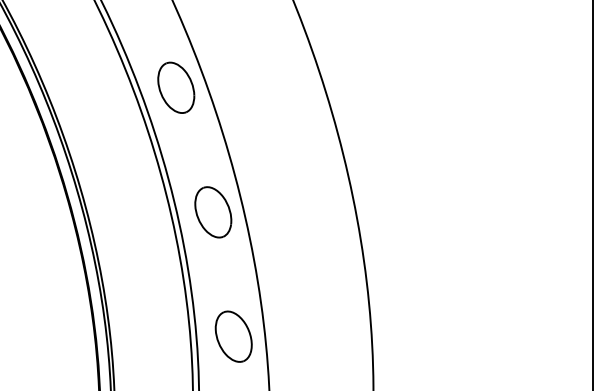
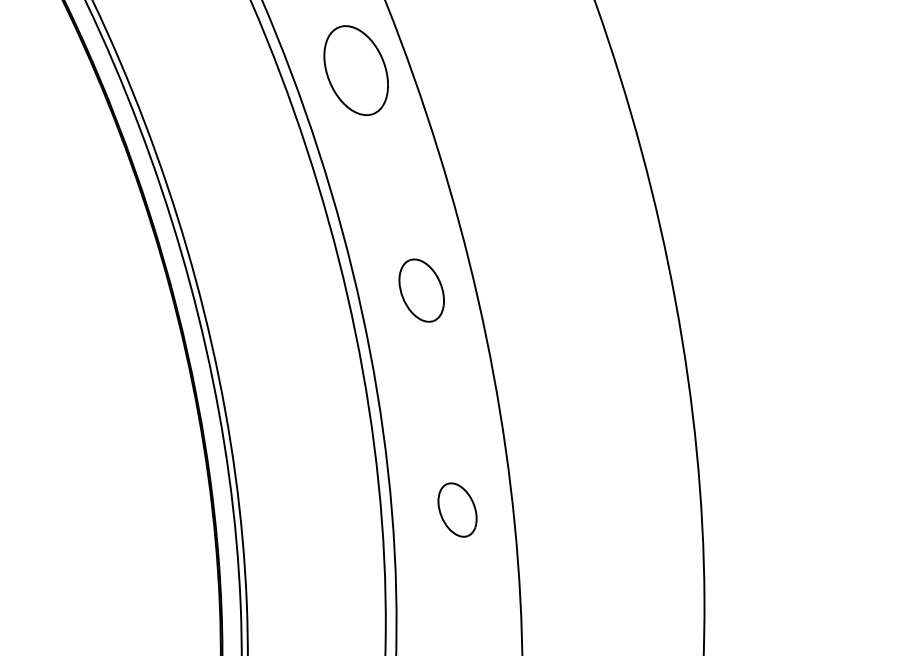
part: (213, 212) -> (421, 290), size x0.7
part: (233, 336) -> (457, 509), size x0.6

